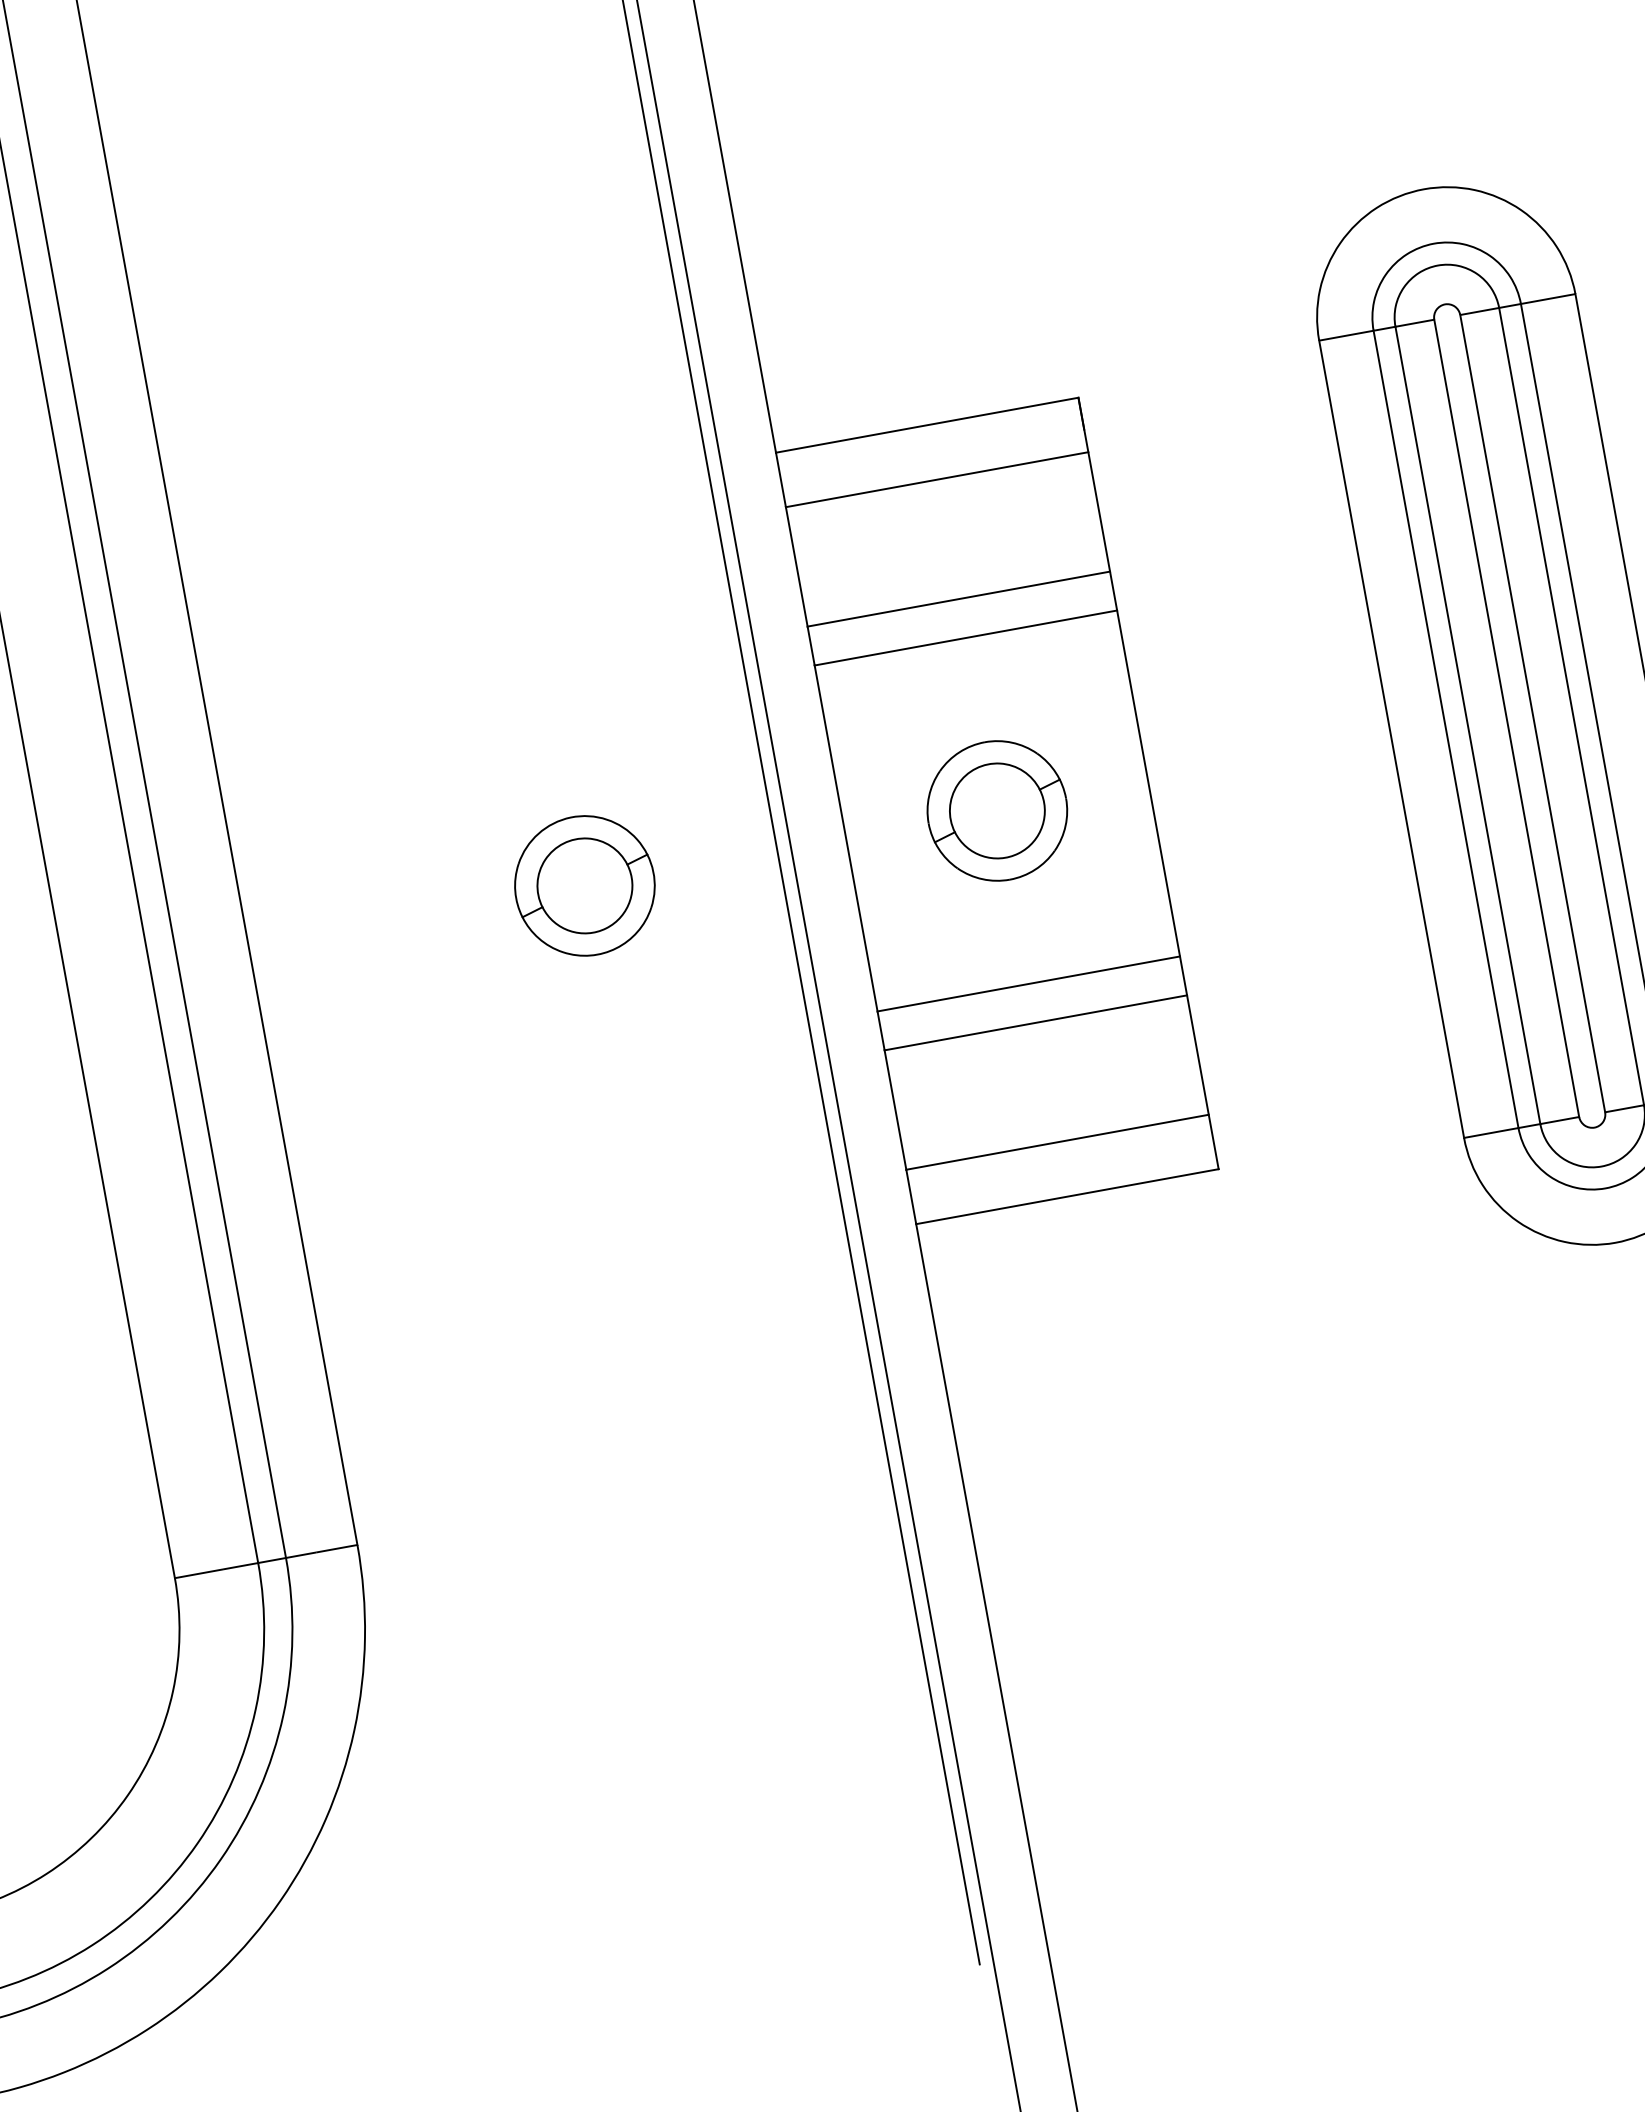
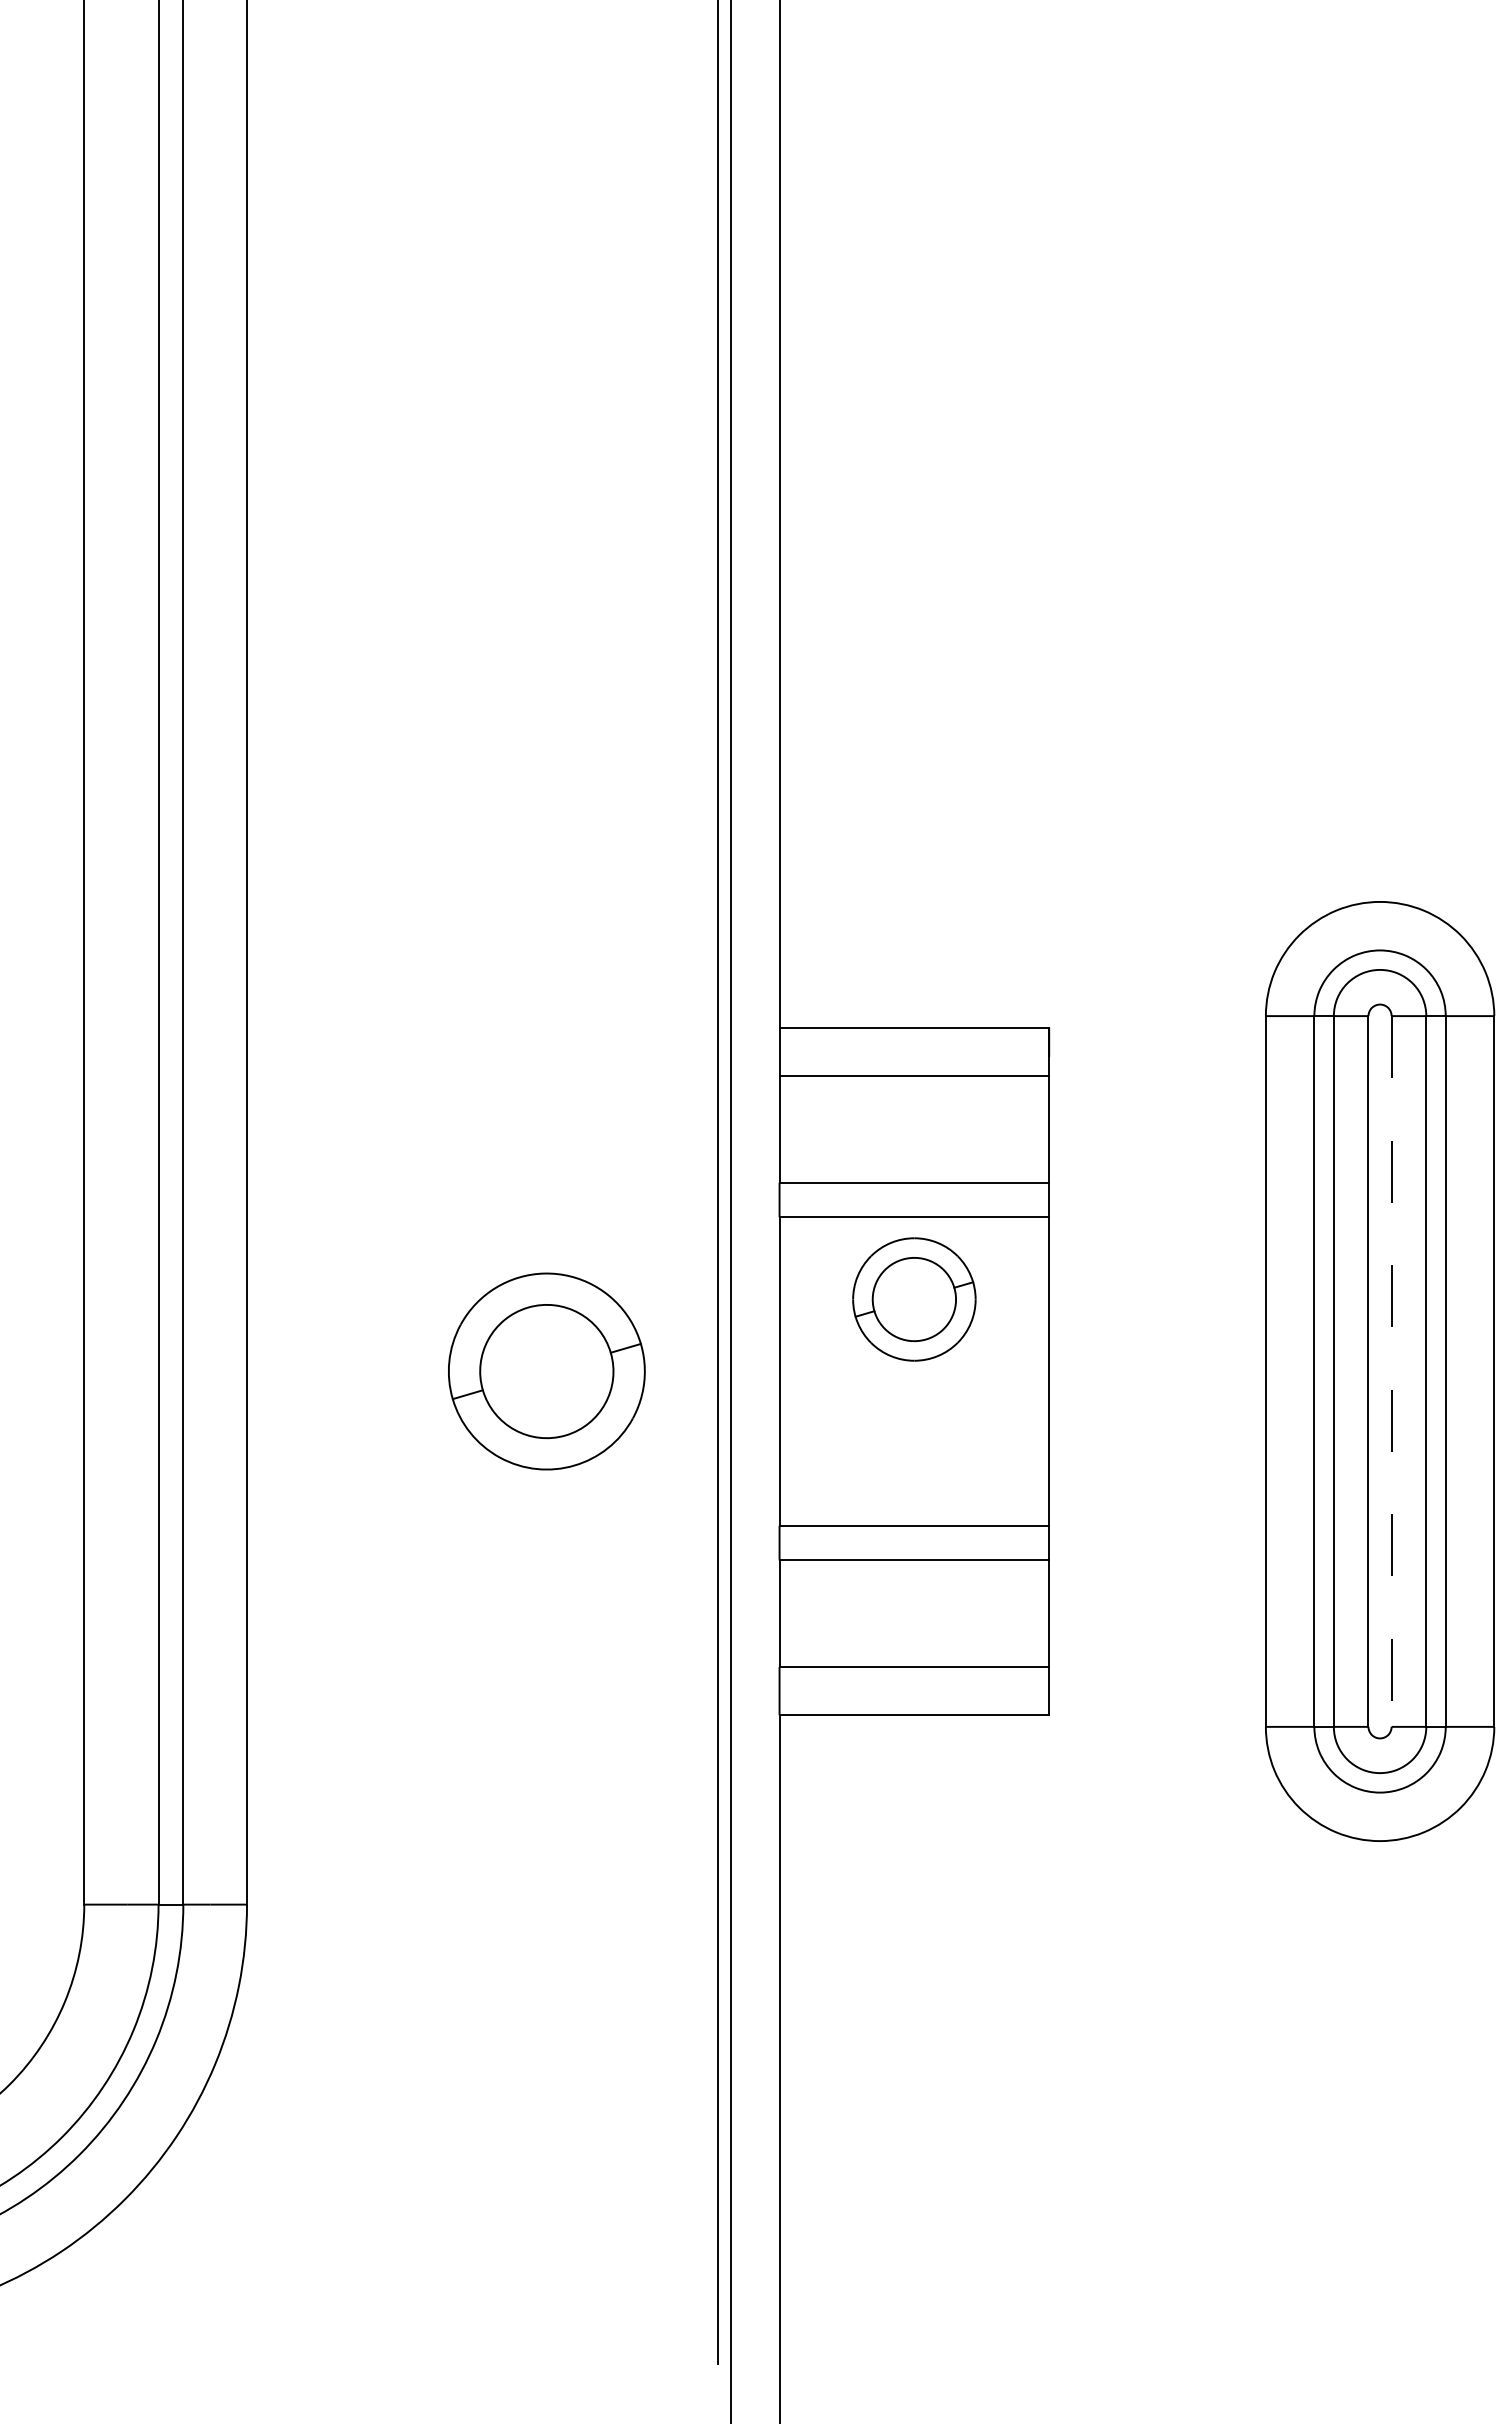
line: (1532, 713) -> (1391, 1371), solid -> dashed
part: (997, 810) -> (914, 1299), moved
part: (584, 885) -> (546, 1371), size x1.6

